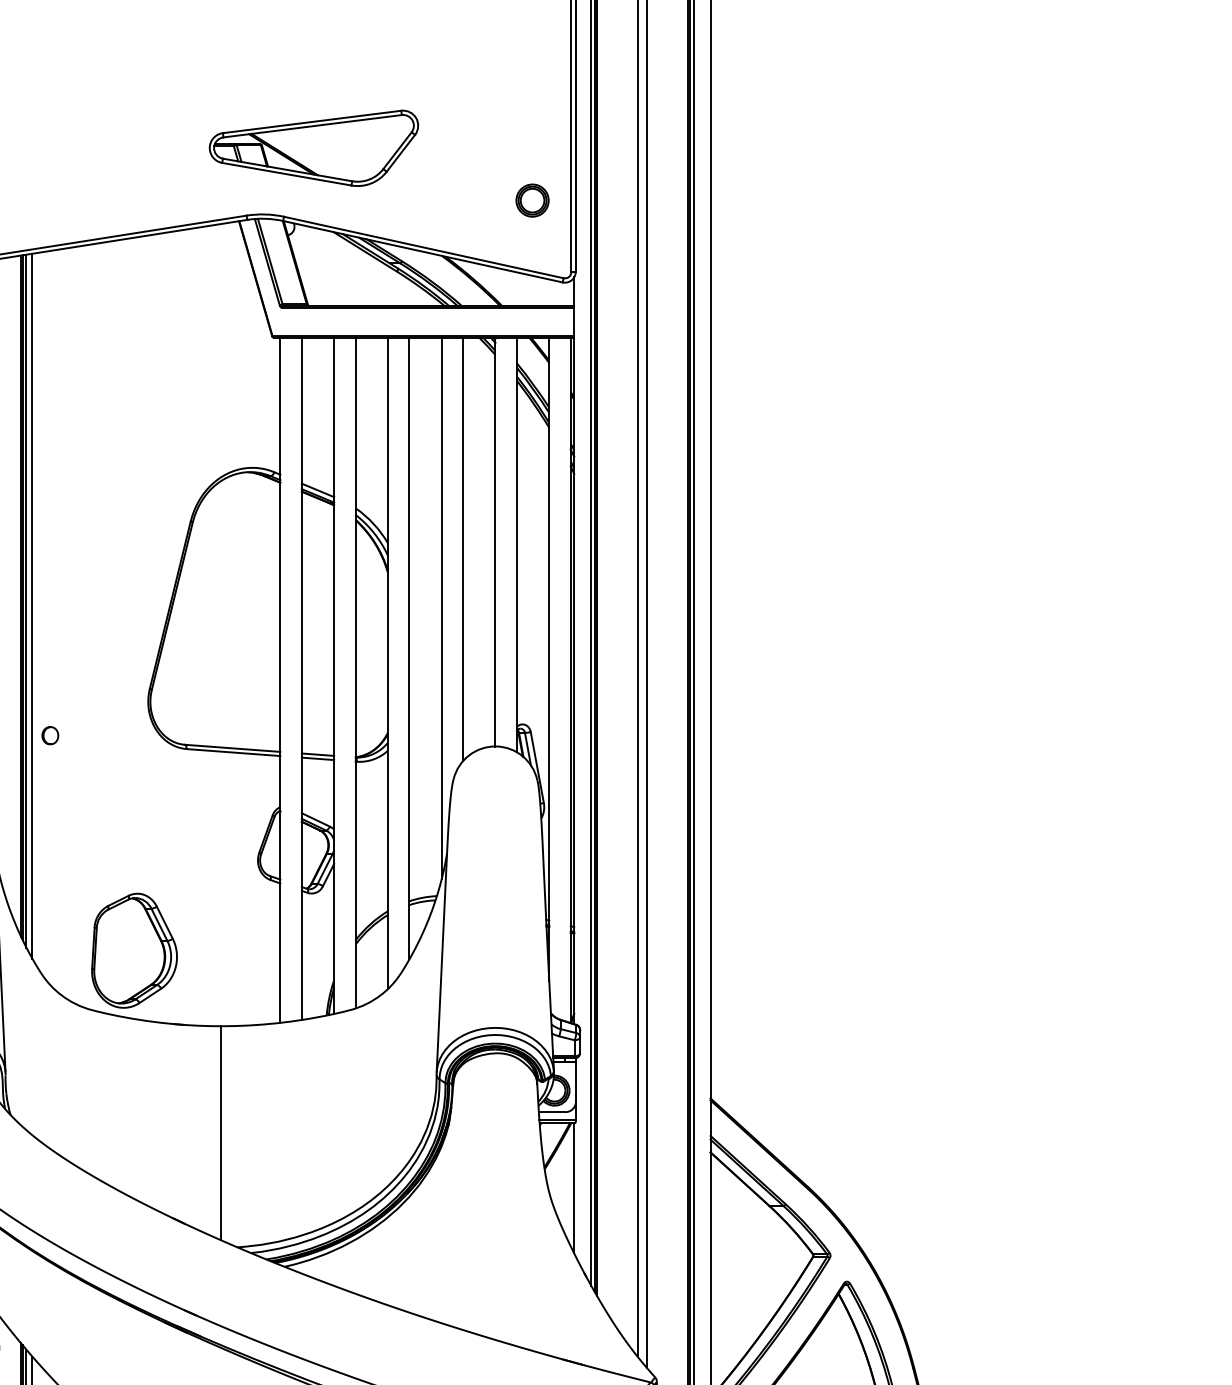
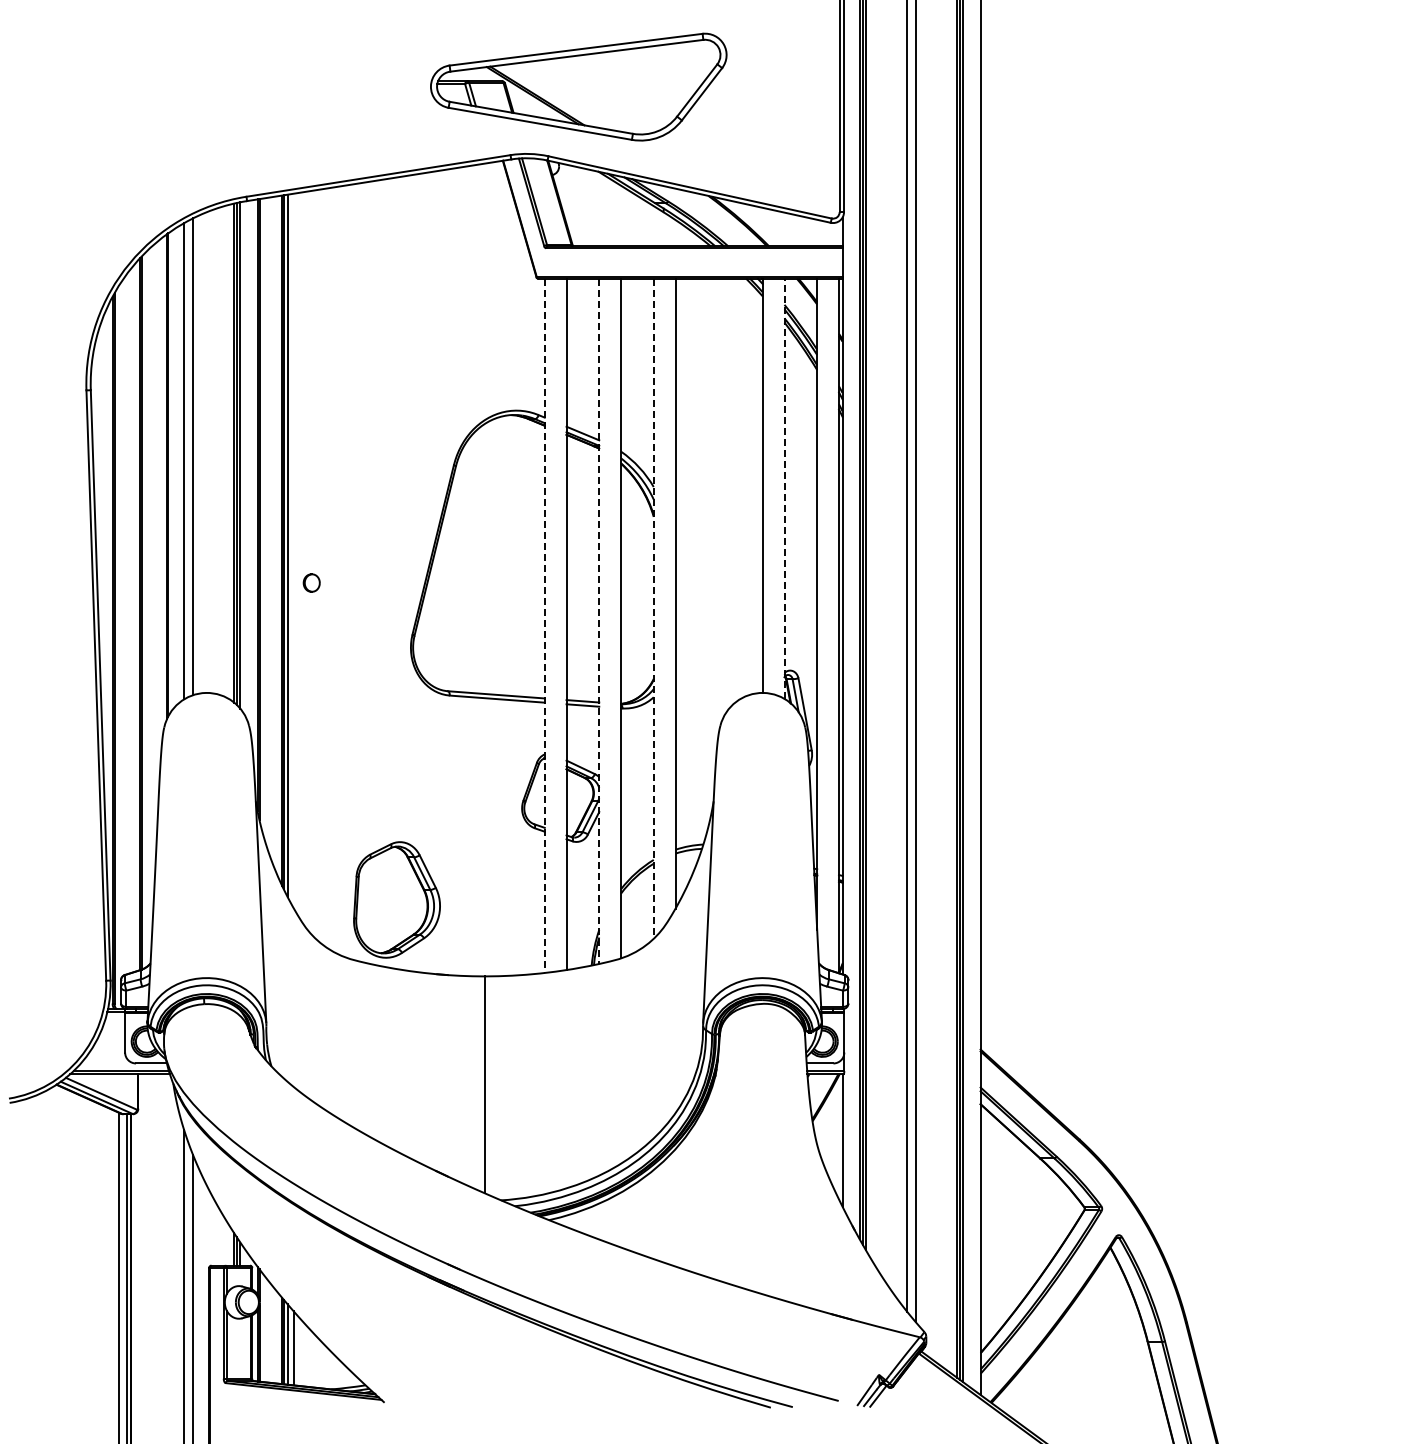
part: (313, 147) -> (578, 86), size x1.4
part: (532, 200) -> (800, 139), removed
line: (516, 544) -> (784, 488), solid -> dashed
line: (463, 548) -> (730, 492), removed
line: (32, 605) -> (293, 550), removed
line: (441, 607) -> (708, 552), removed
line: (387, 663) -> (653, 608), solid -> dashed
line: (334, 675) -> (599, 621), solid -> dashed
line: (280, 680) -> (544, 626), solid -> dashed
part: (50, 735) -> (311, 582), moved

